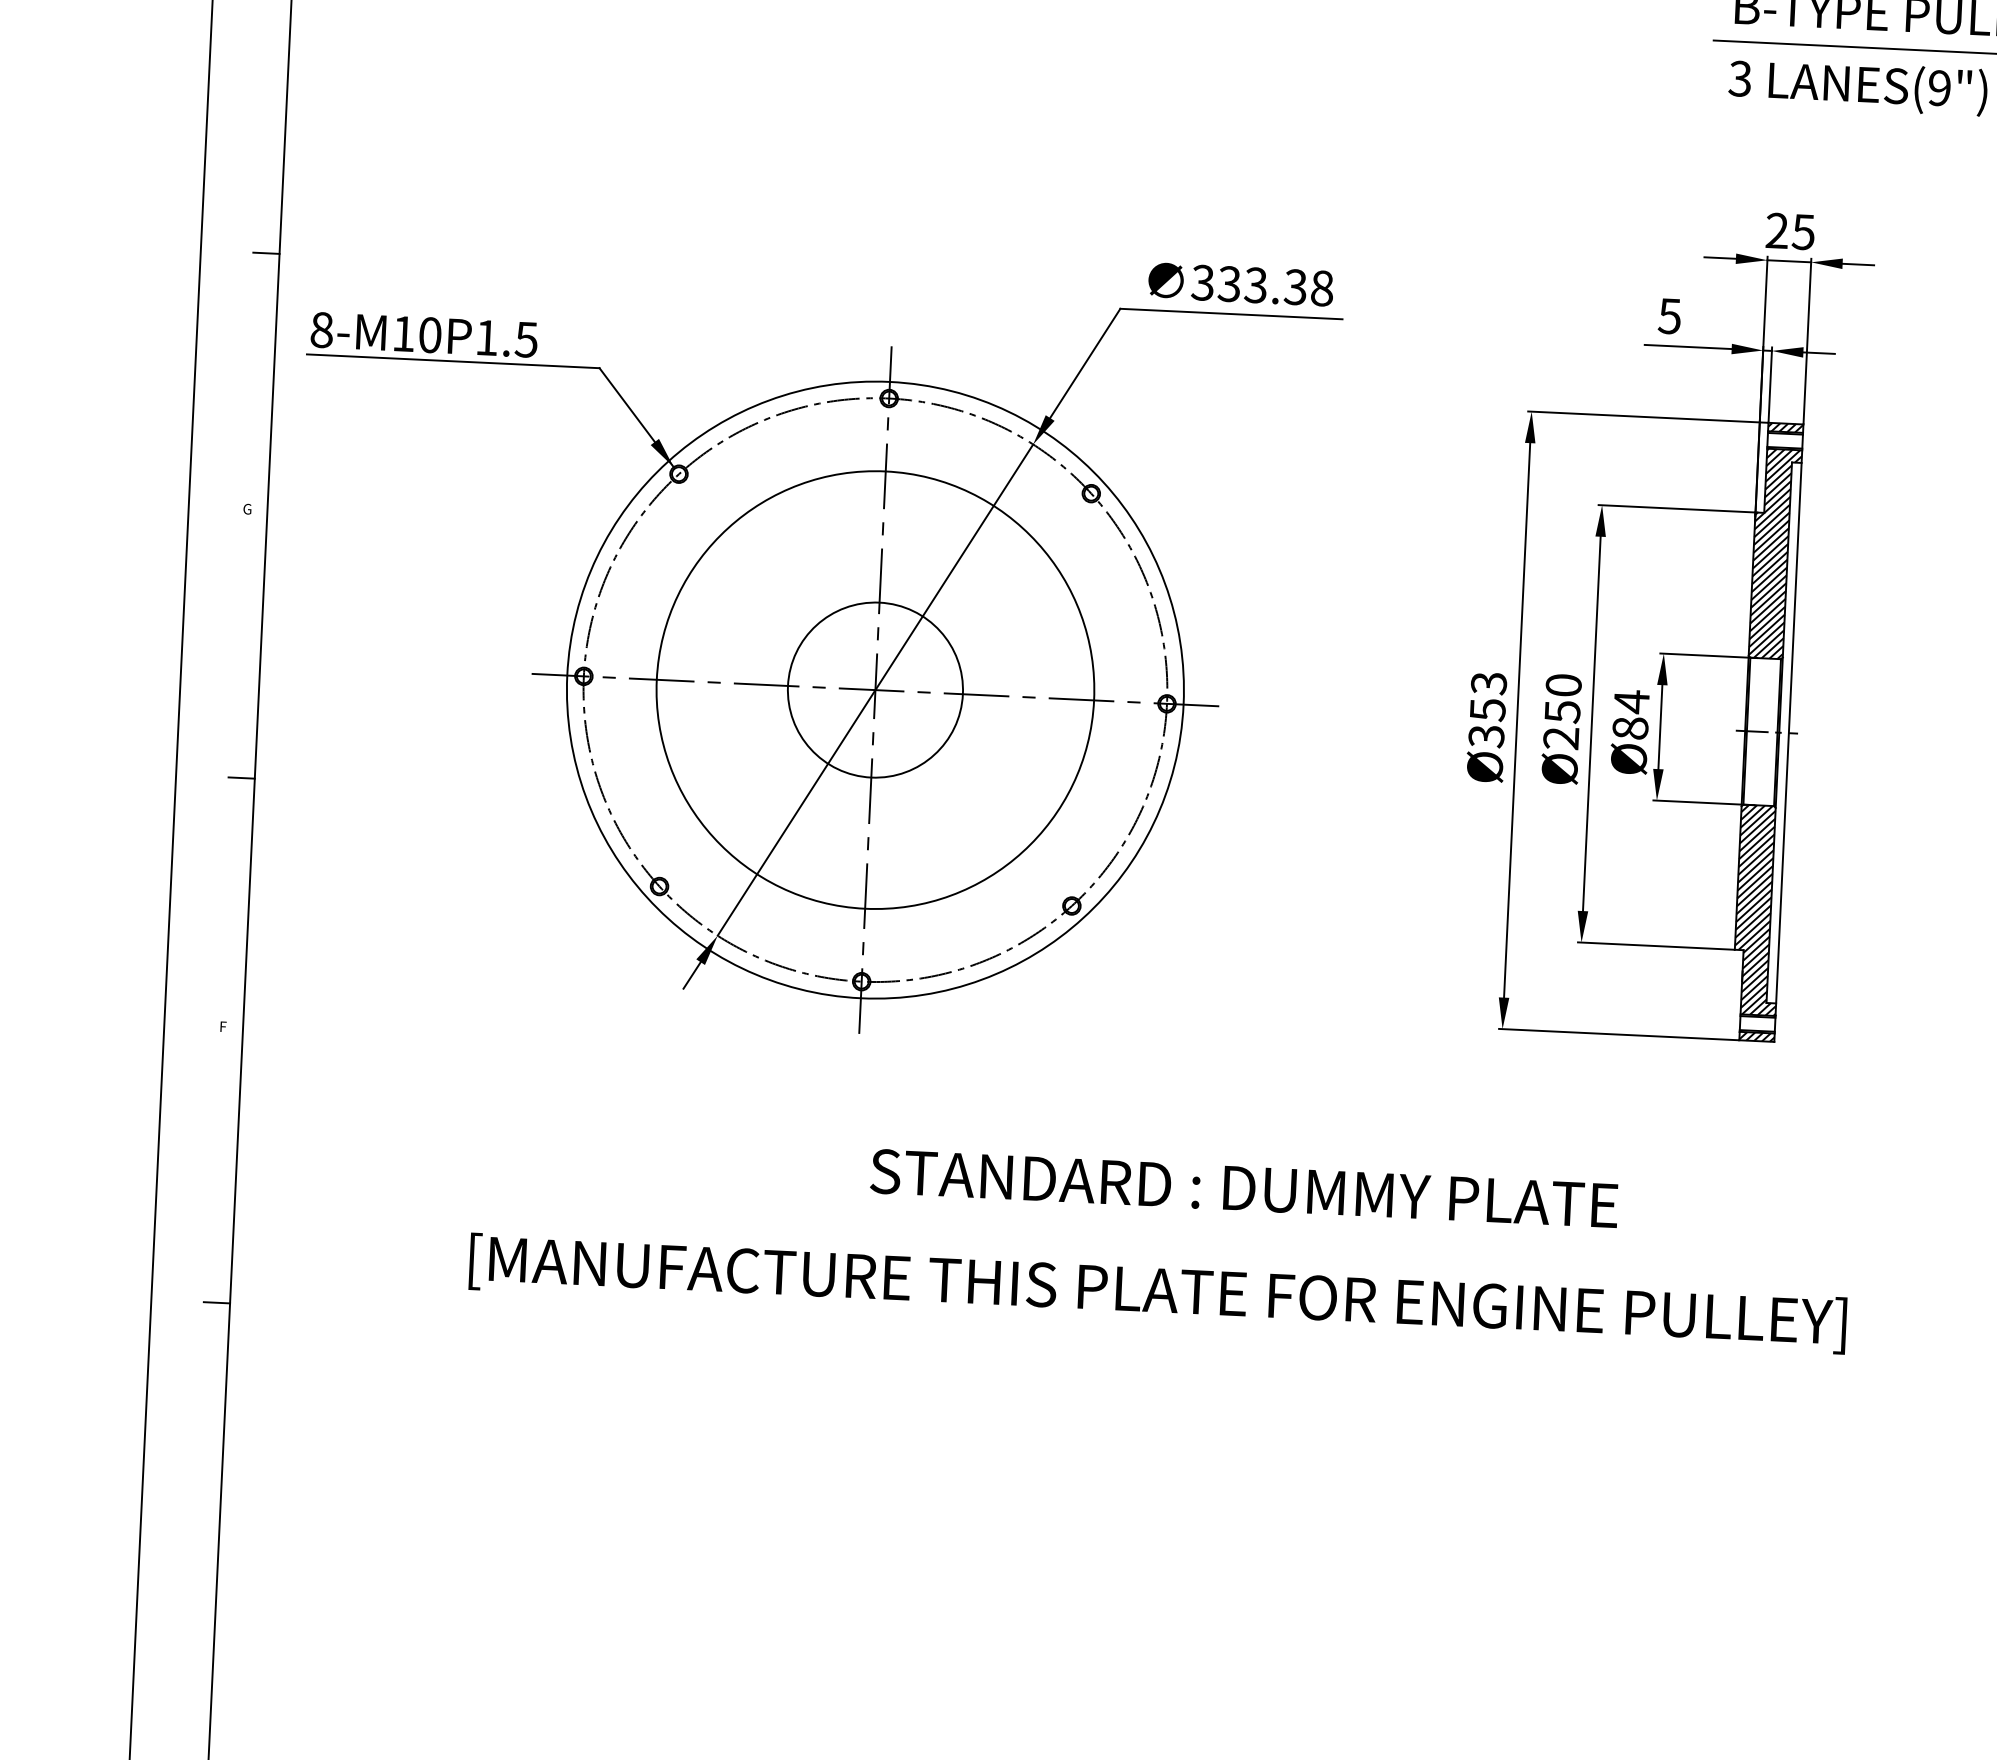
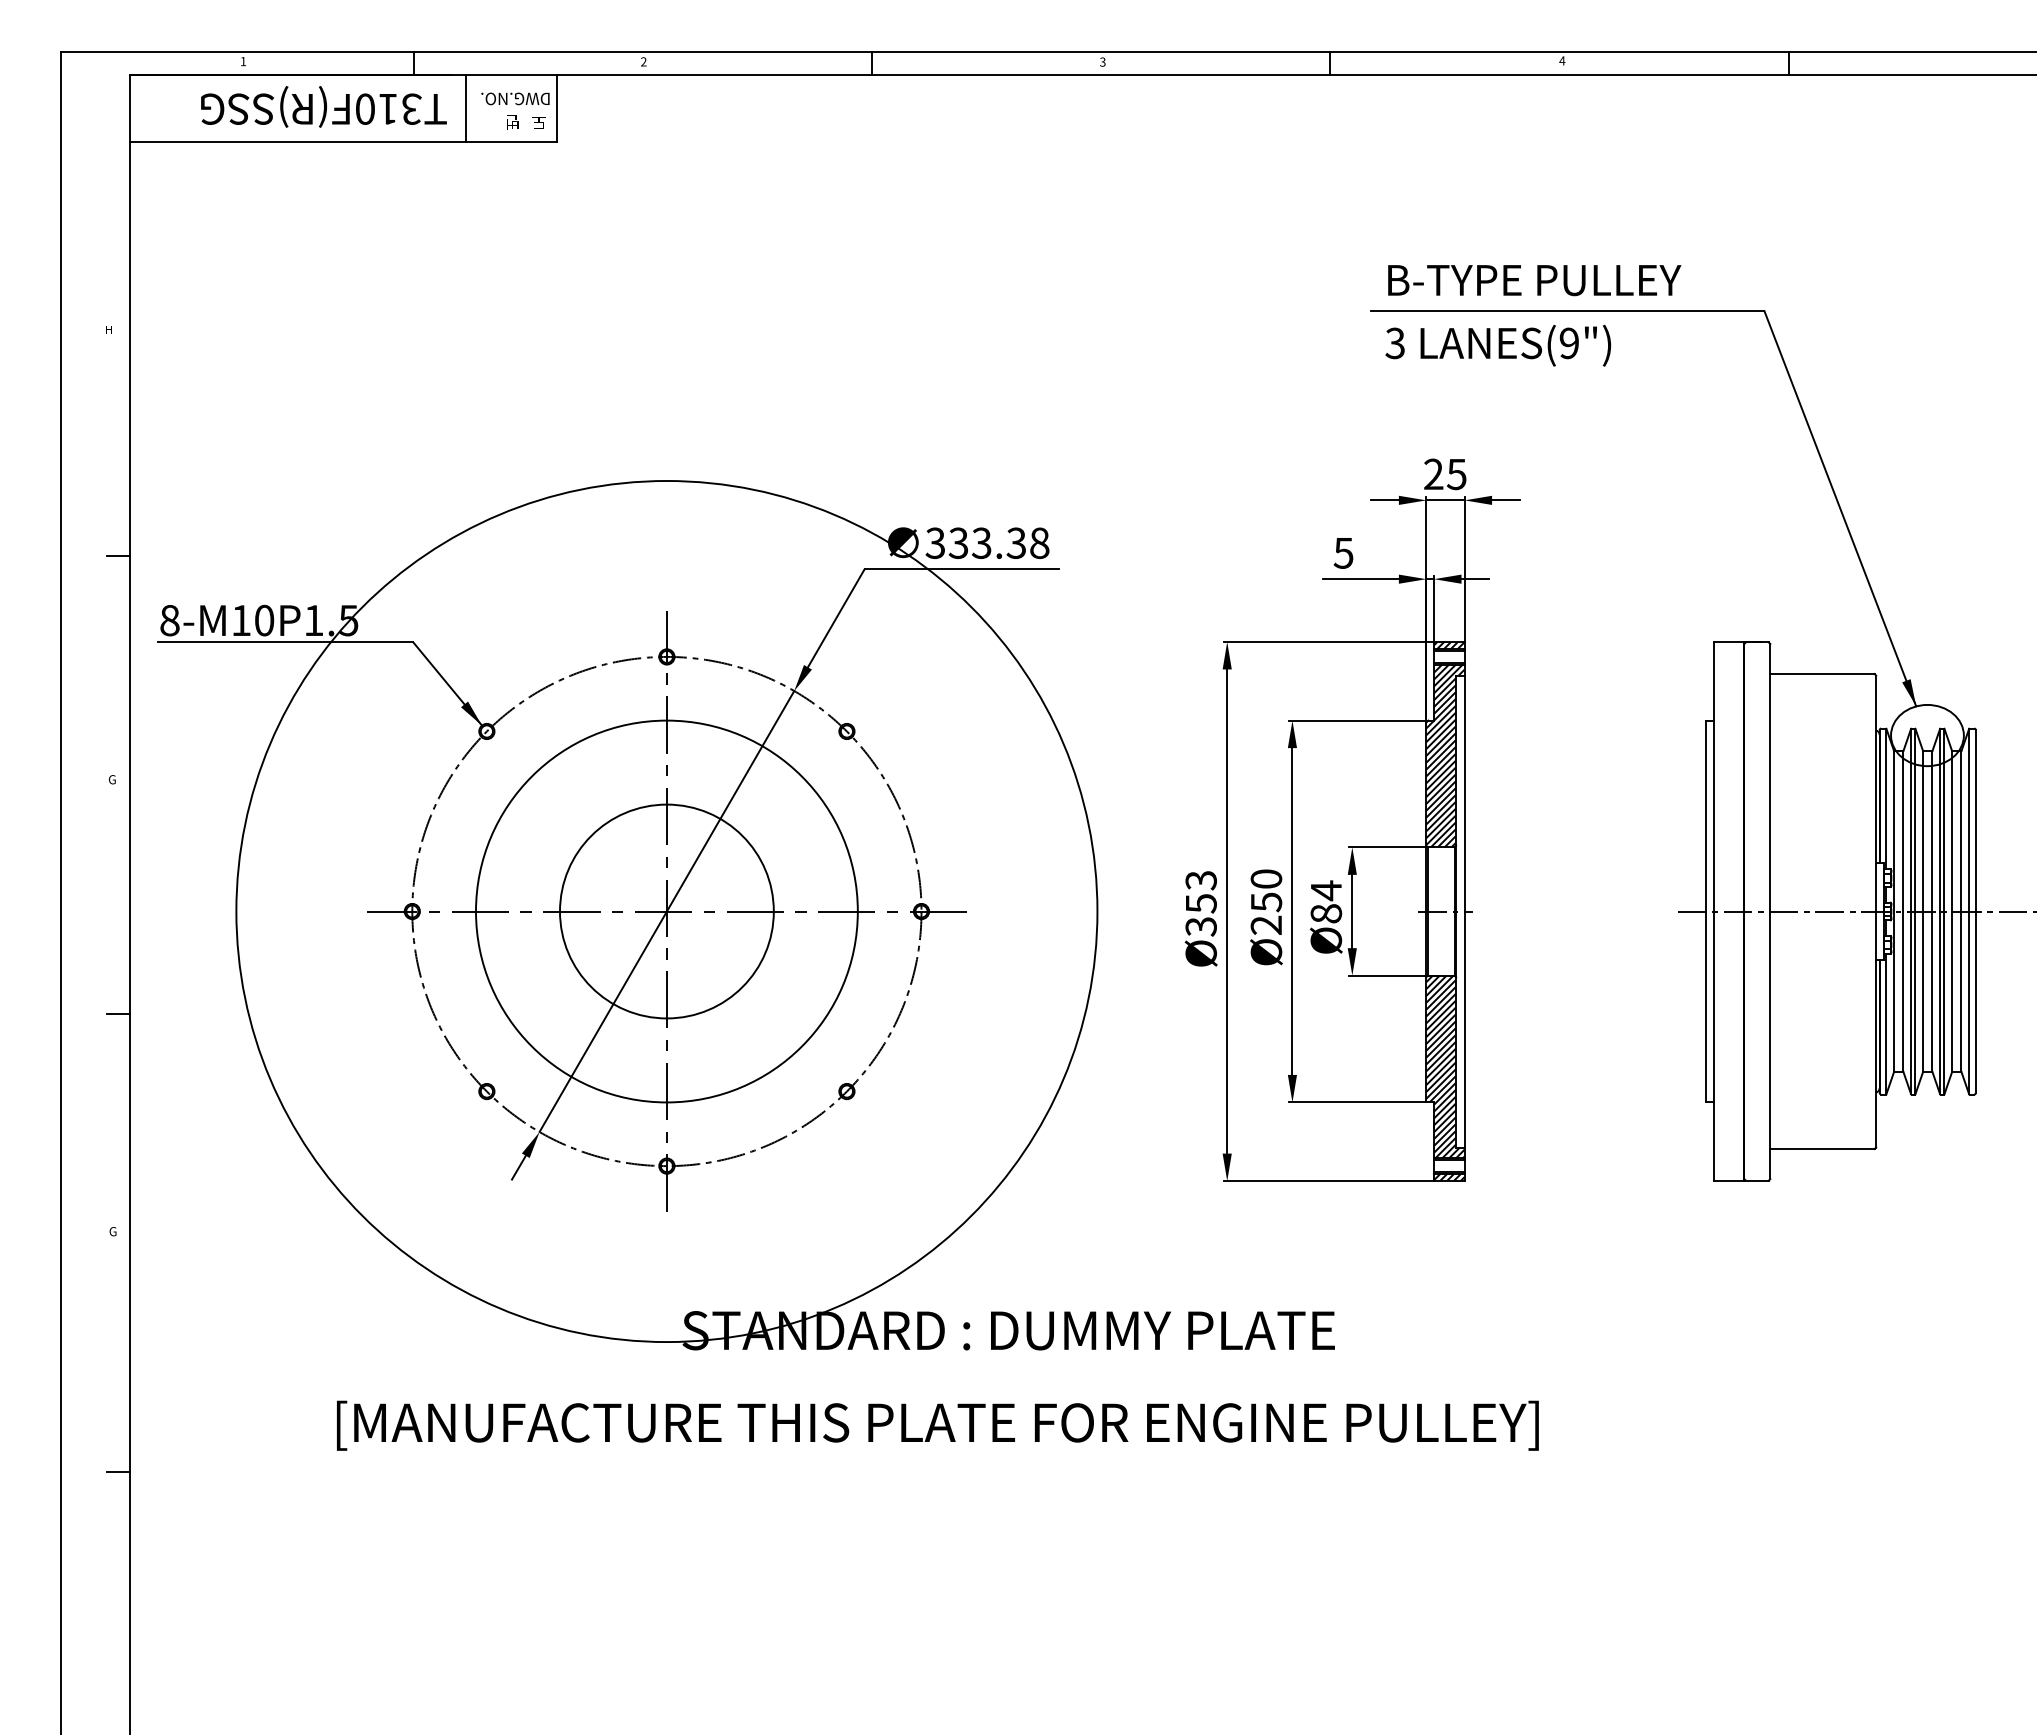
circle: (874, 690) -> (666, 911), size x1.4
circle: (874, 690) -> (666, 911), size x1.6
text: (223, 1026) -> (112, 1231), F -> G

